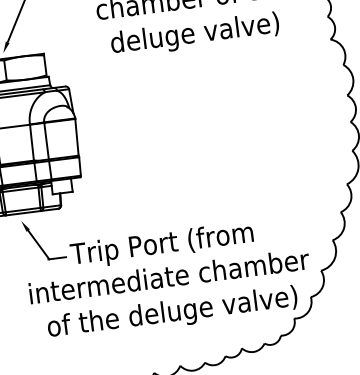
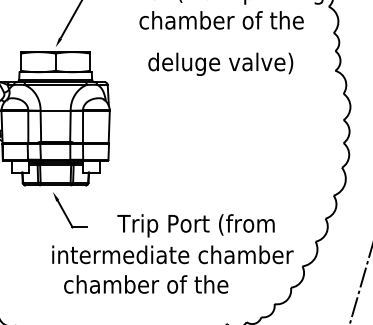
text: (194, 33) -> (220, 63), moved
text: (161, 245) -> (195, 225), moved
text: (173, 313) -> (172, 286), of the deluge valve) -> chamber of the

